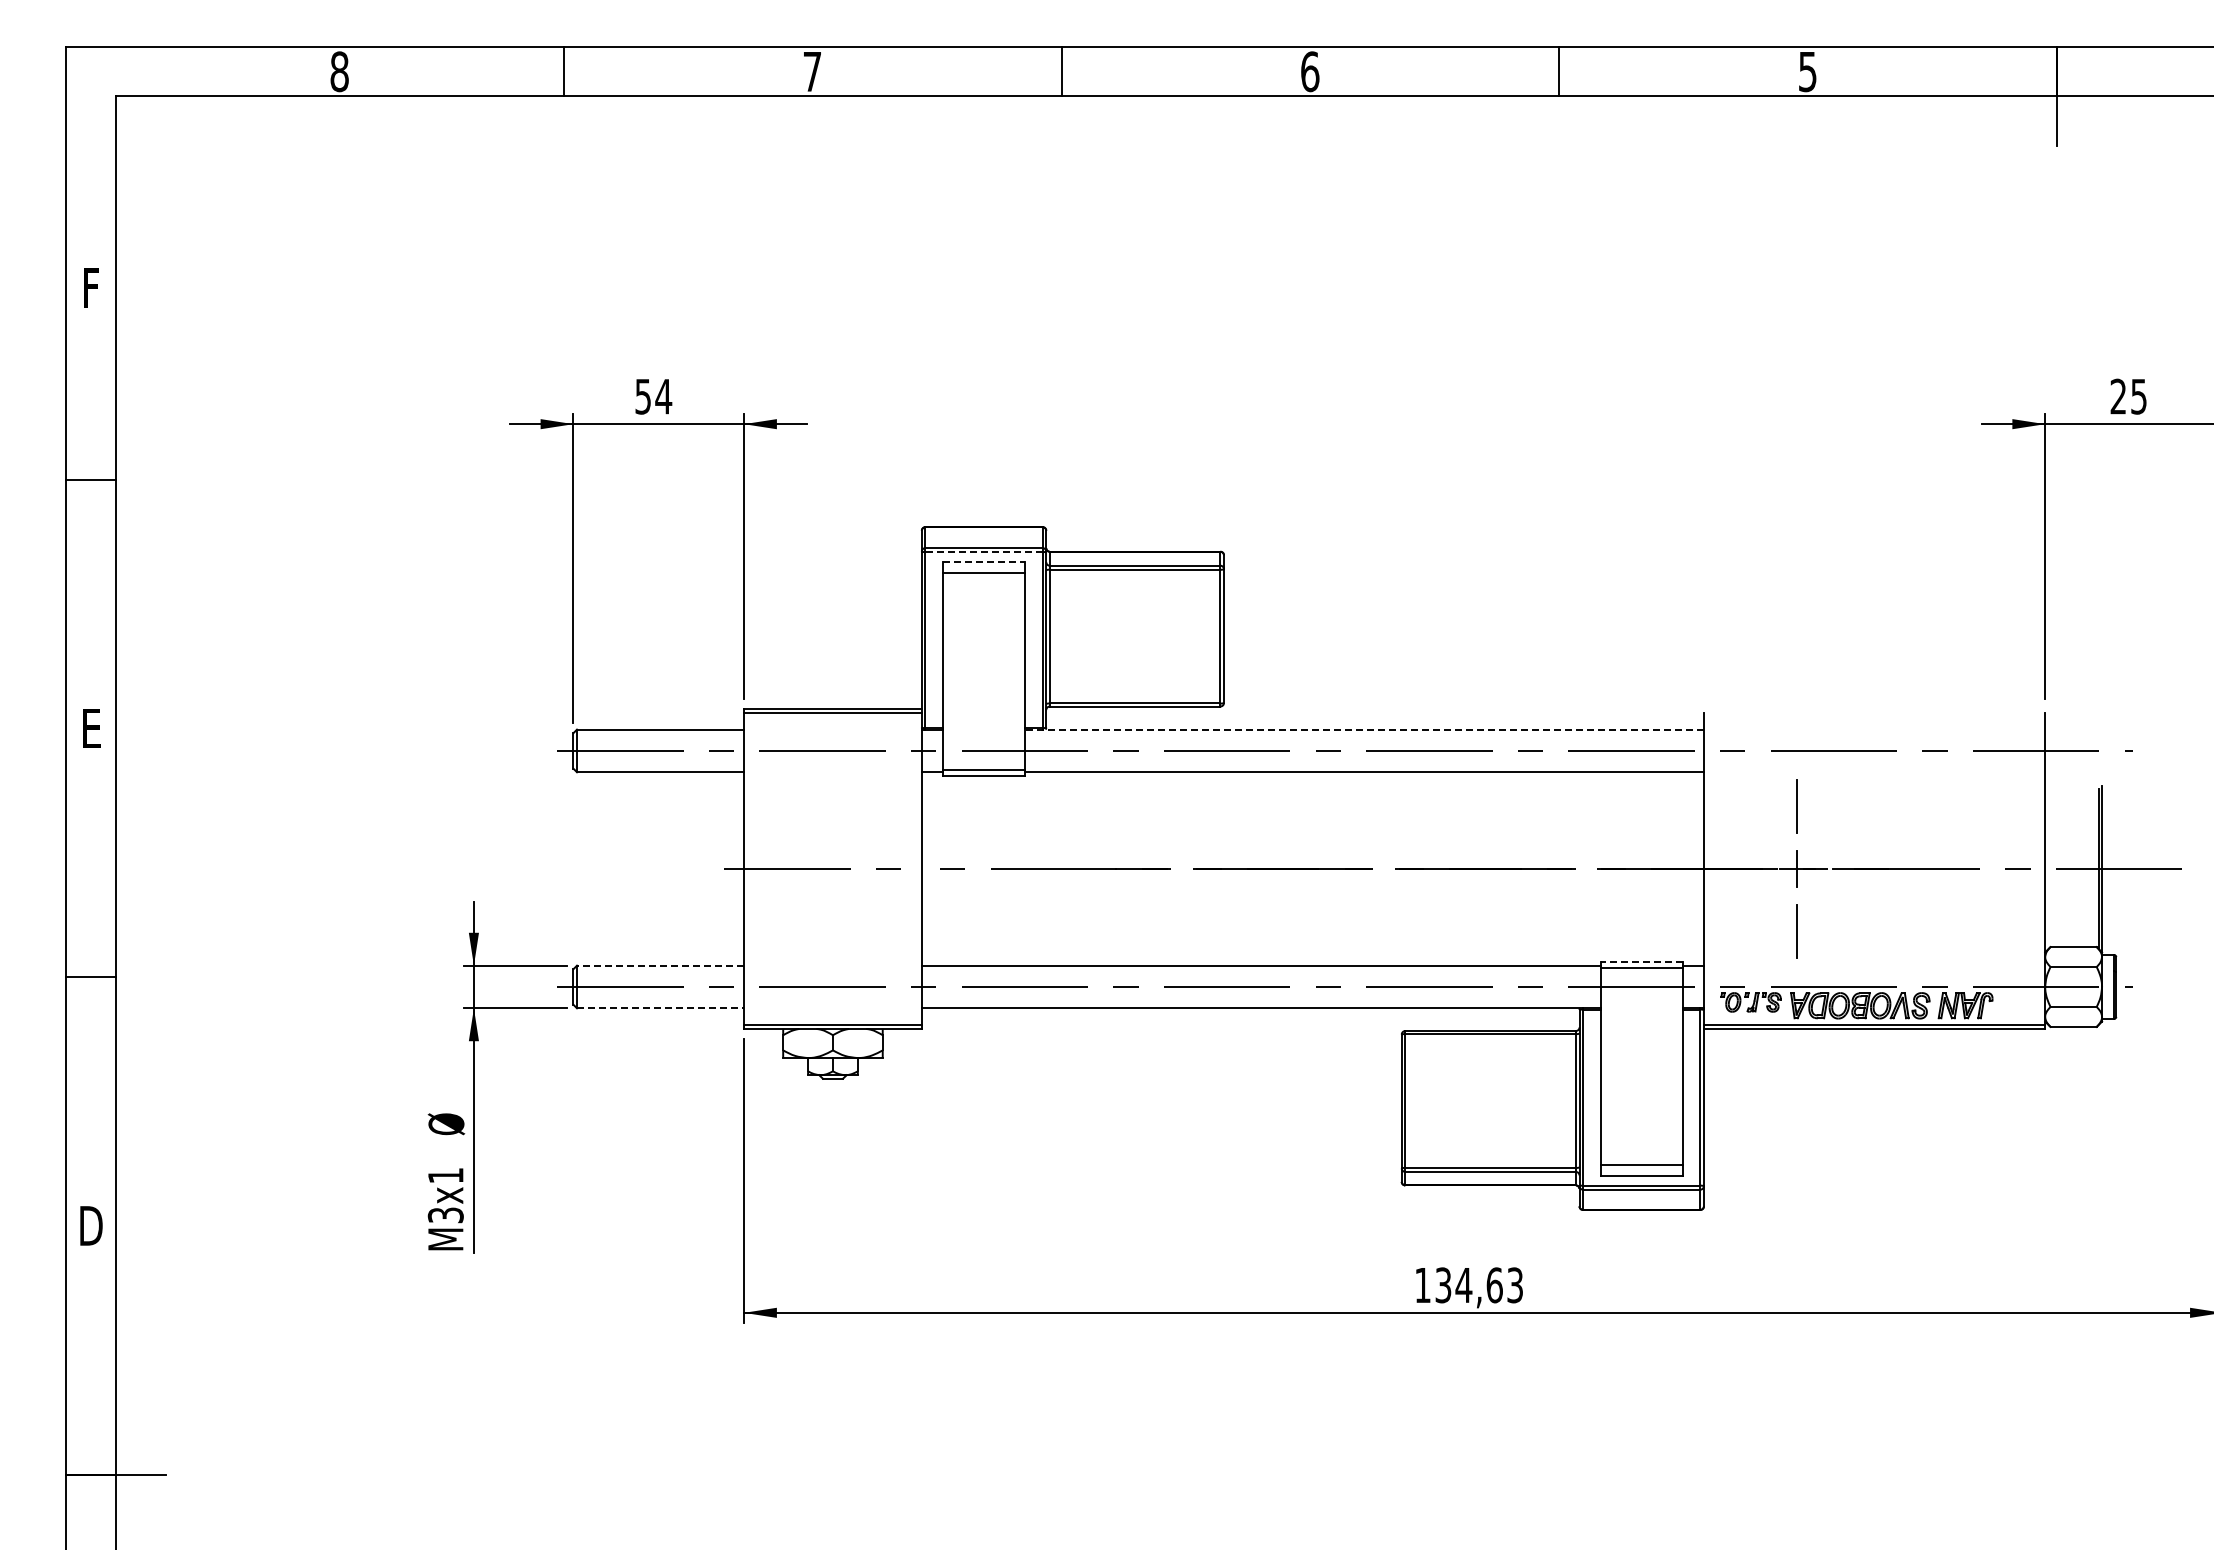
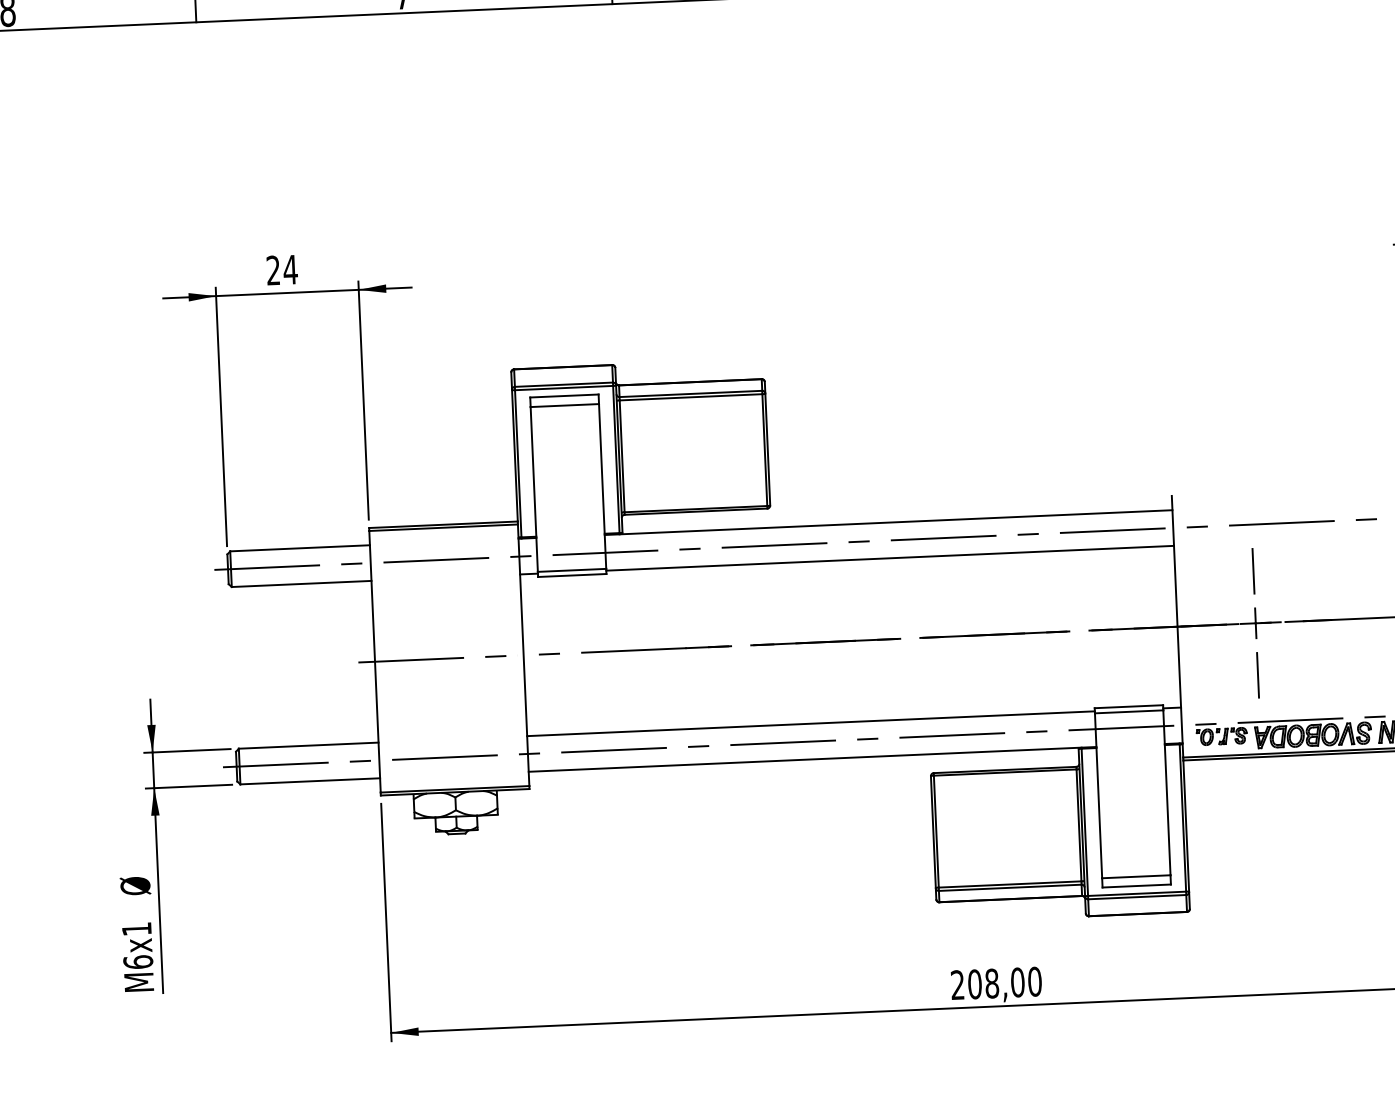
text: (642, 396) -> (272, 270), 54 -> 24
line: (984, 552) -> (564, 388), dashed -> solid
line: (984, 561) -> (564, 395), dashed -> solid
line: (1363, 729) -> (887, 522), dashed -> solid
line: (1641, 961) -> (1128, 706), dashed -> solid
line: (660, 965) -> (308, 745), dashed -> solid
line: (660, 1008) -> (310, 781), dashed -> solid
text: (445, 1215) -> (138, 962), M3x1 -> M6x1
text: (1469, 1285) -> (996, 983), 134,63 -> 208,00

